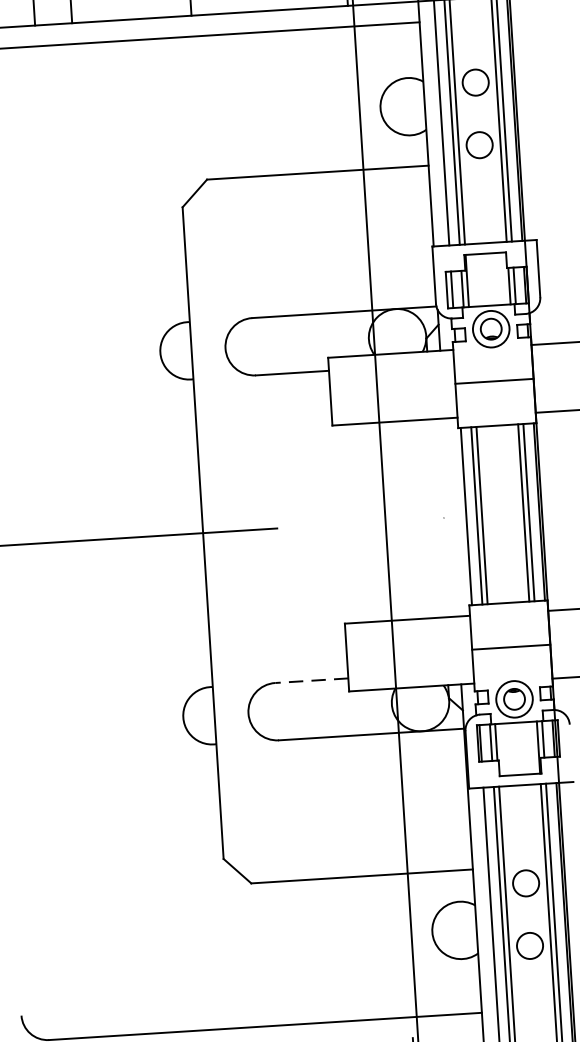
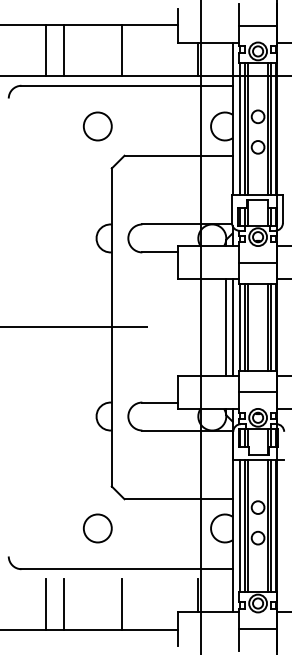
circle: (147, 123) -> (97, 126), added
line: (450, 517) -> (232, 327), added
line: (438, 518) -> (226, 327), added
line: (312, 680) -> (160, 402), dashed -> solid
circle: (199, 946) -> (97, 528), added

